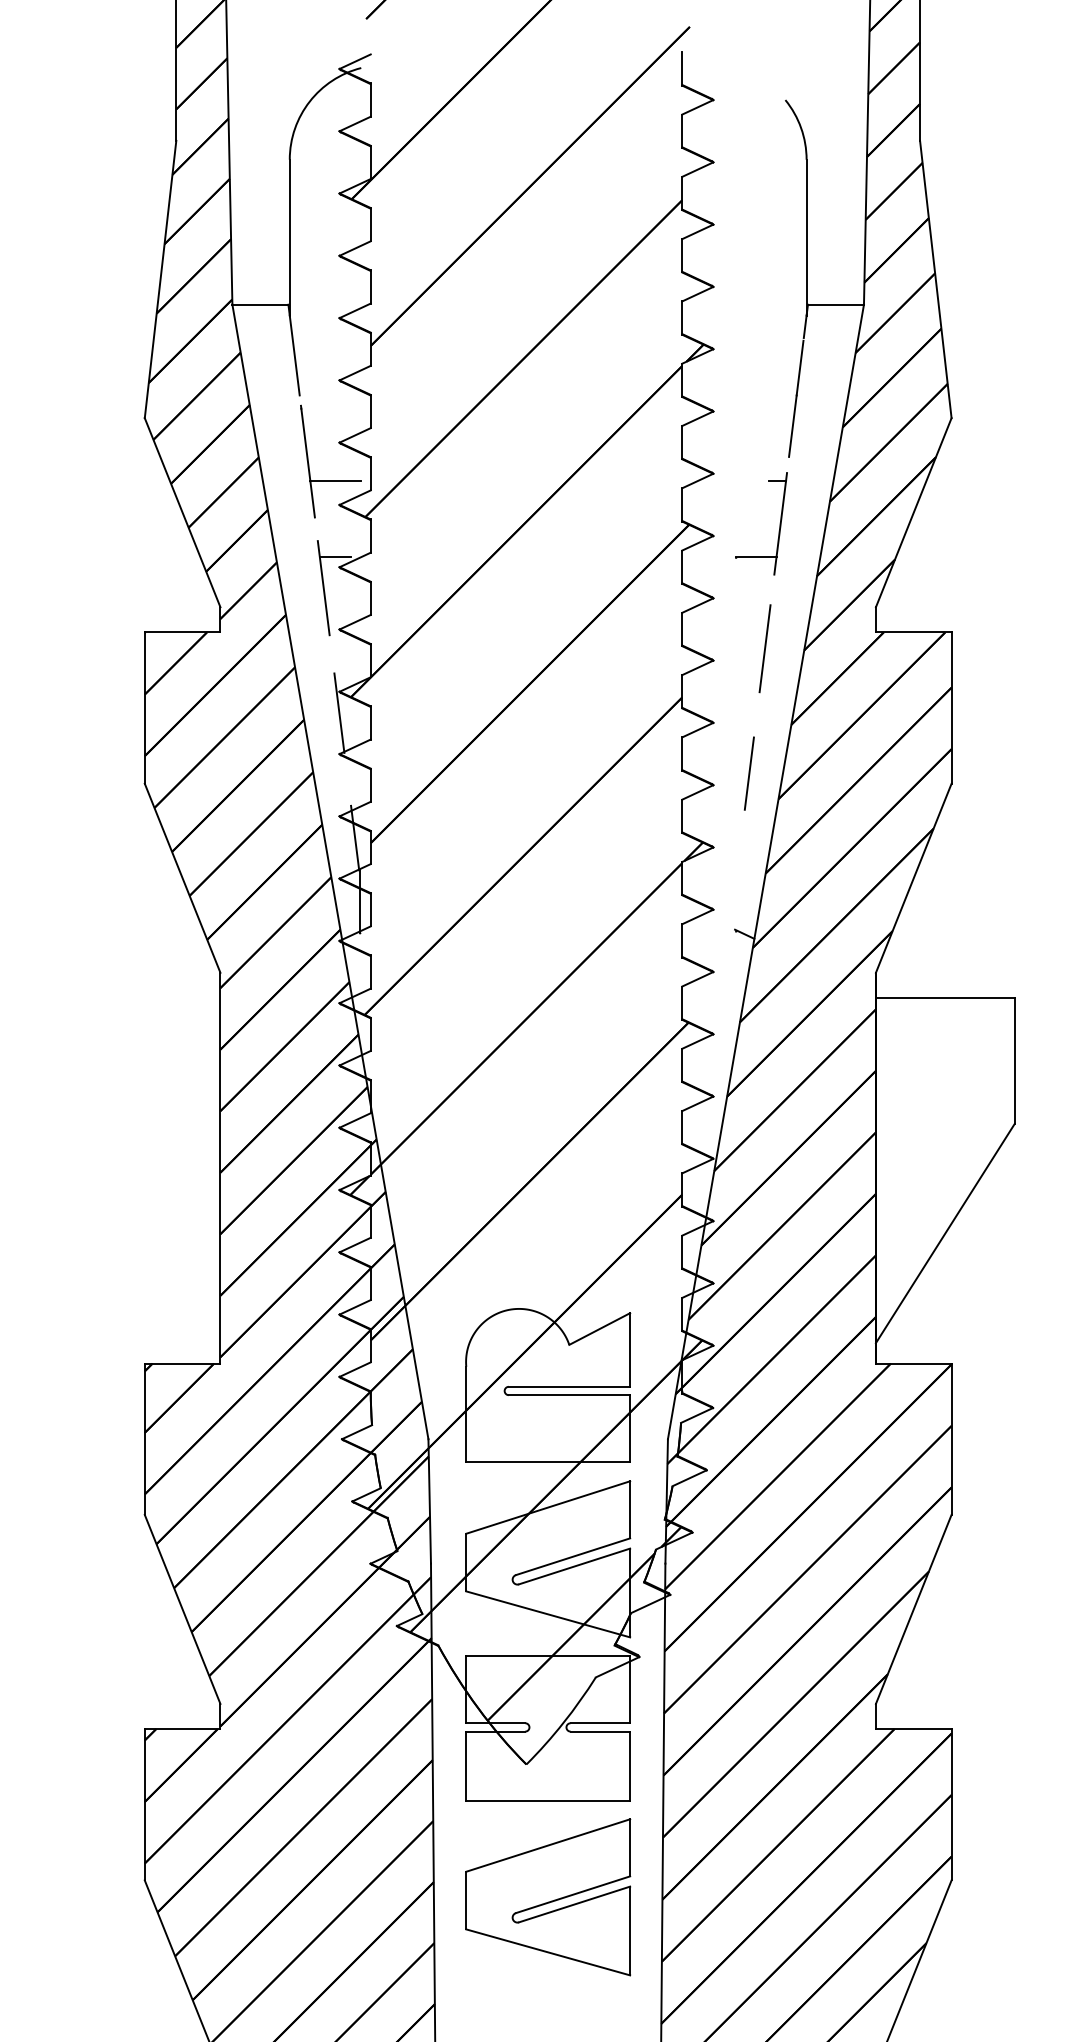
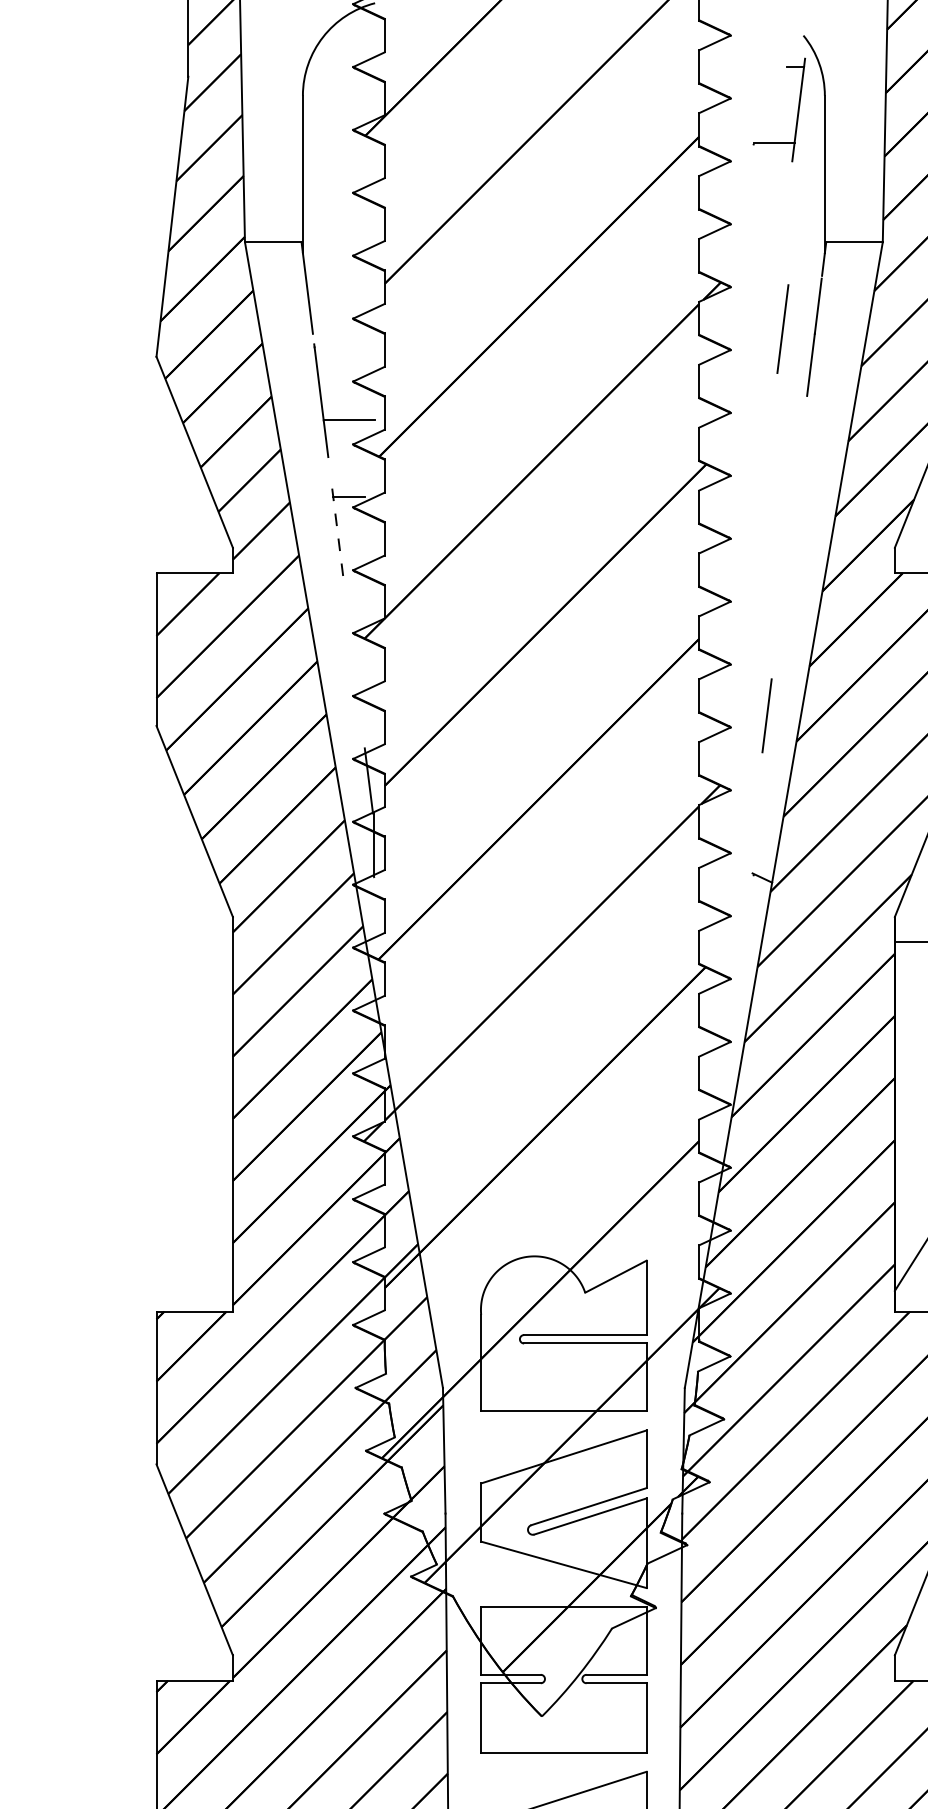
part: (779, 523) -> (797, 109), moved
line: (323, 587) -> (336, 527), solid -> dashed
line: (764, 648) -> (782, 328), moved
line: (339, 712) -> (353, 654), removed

